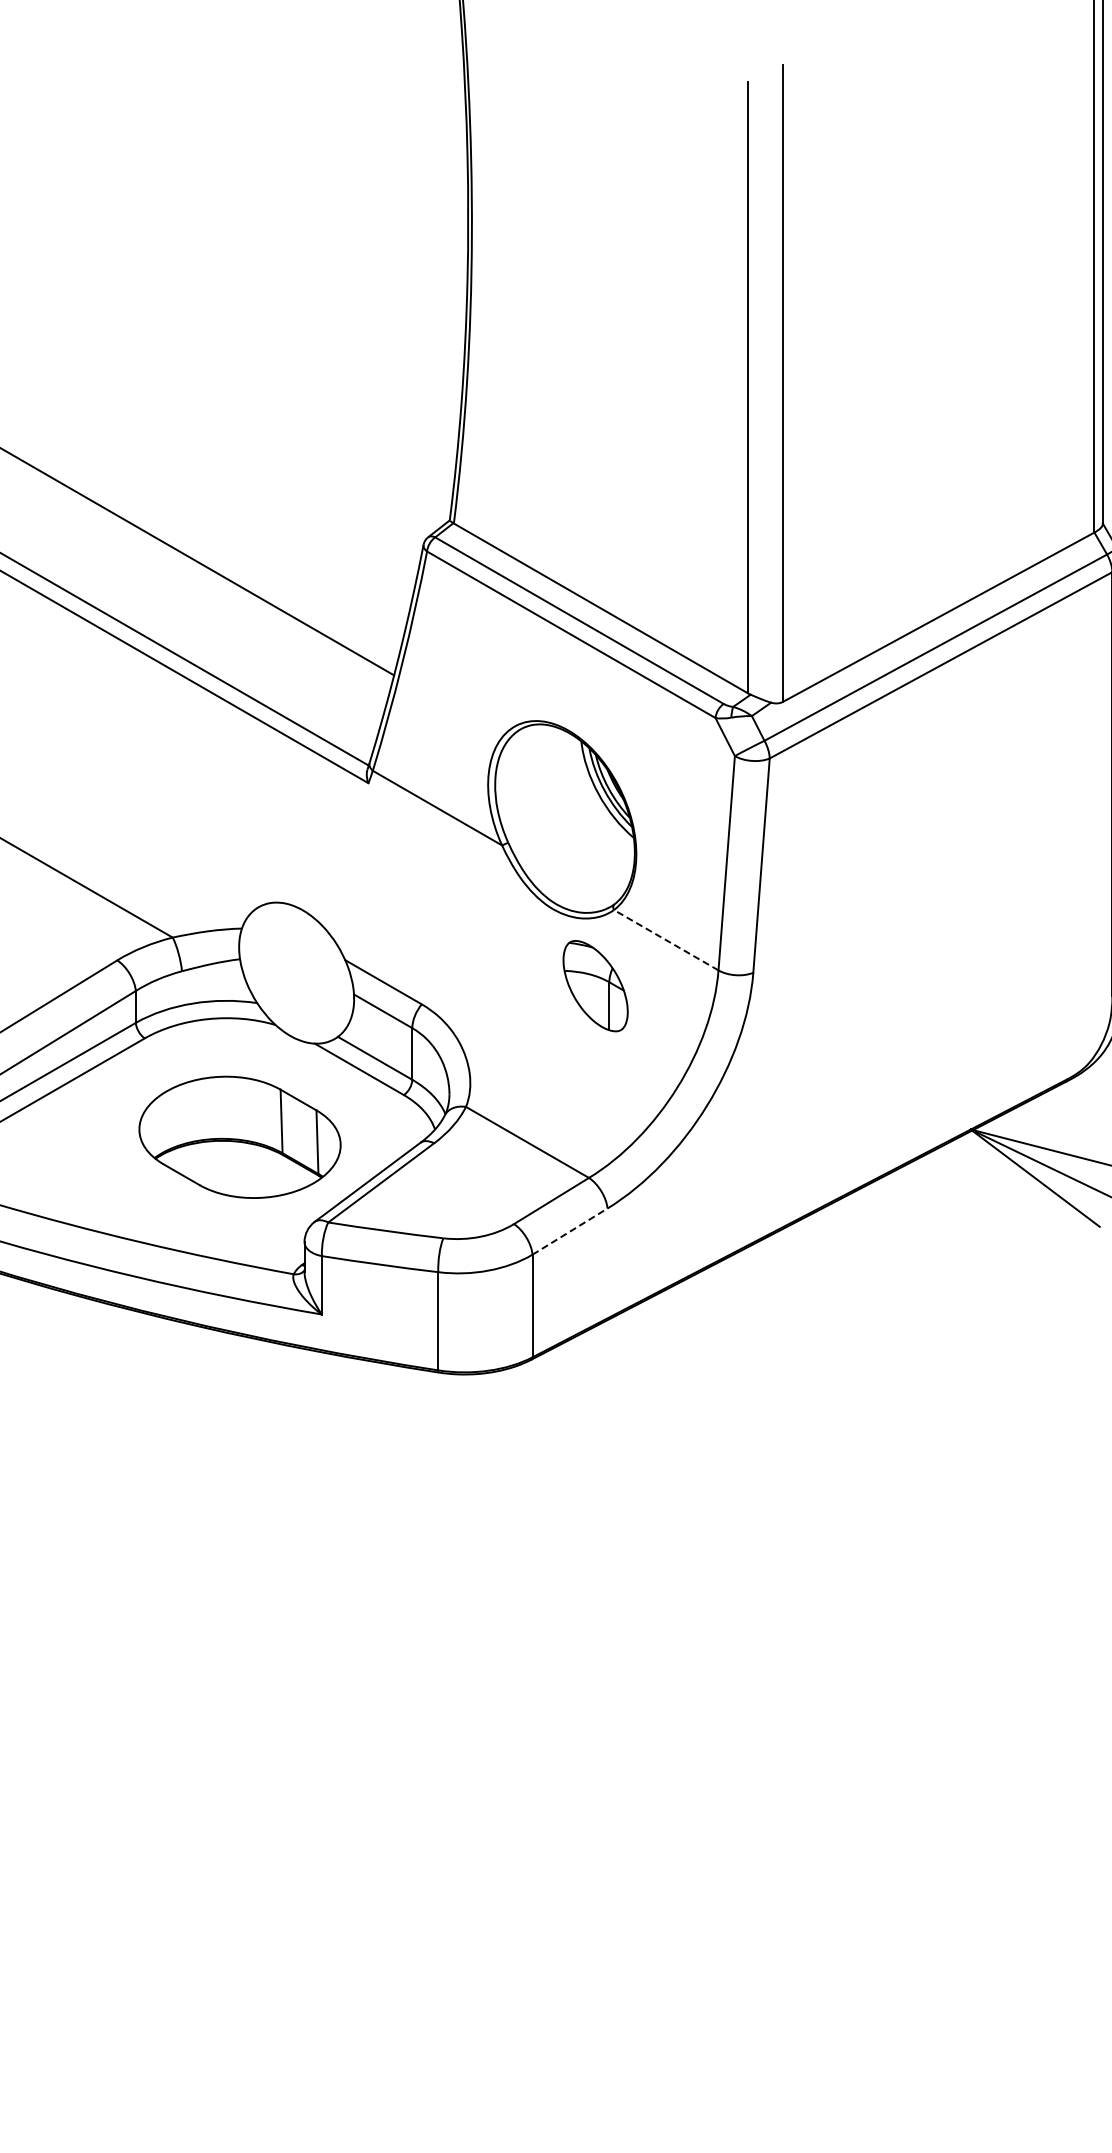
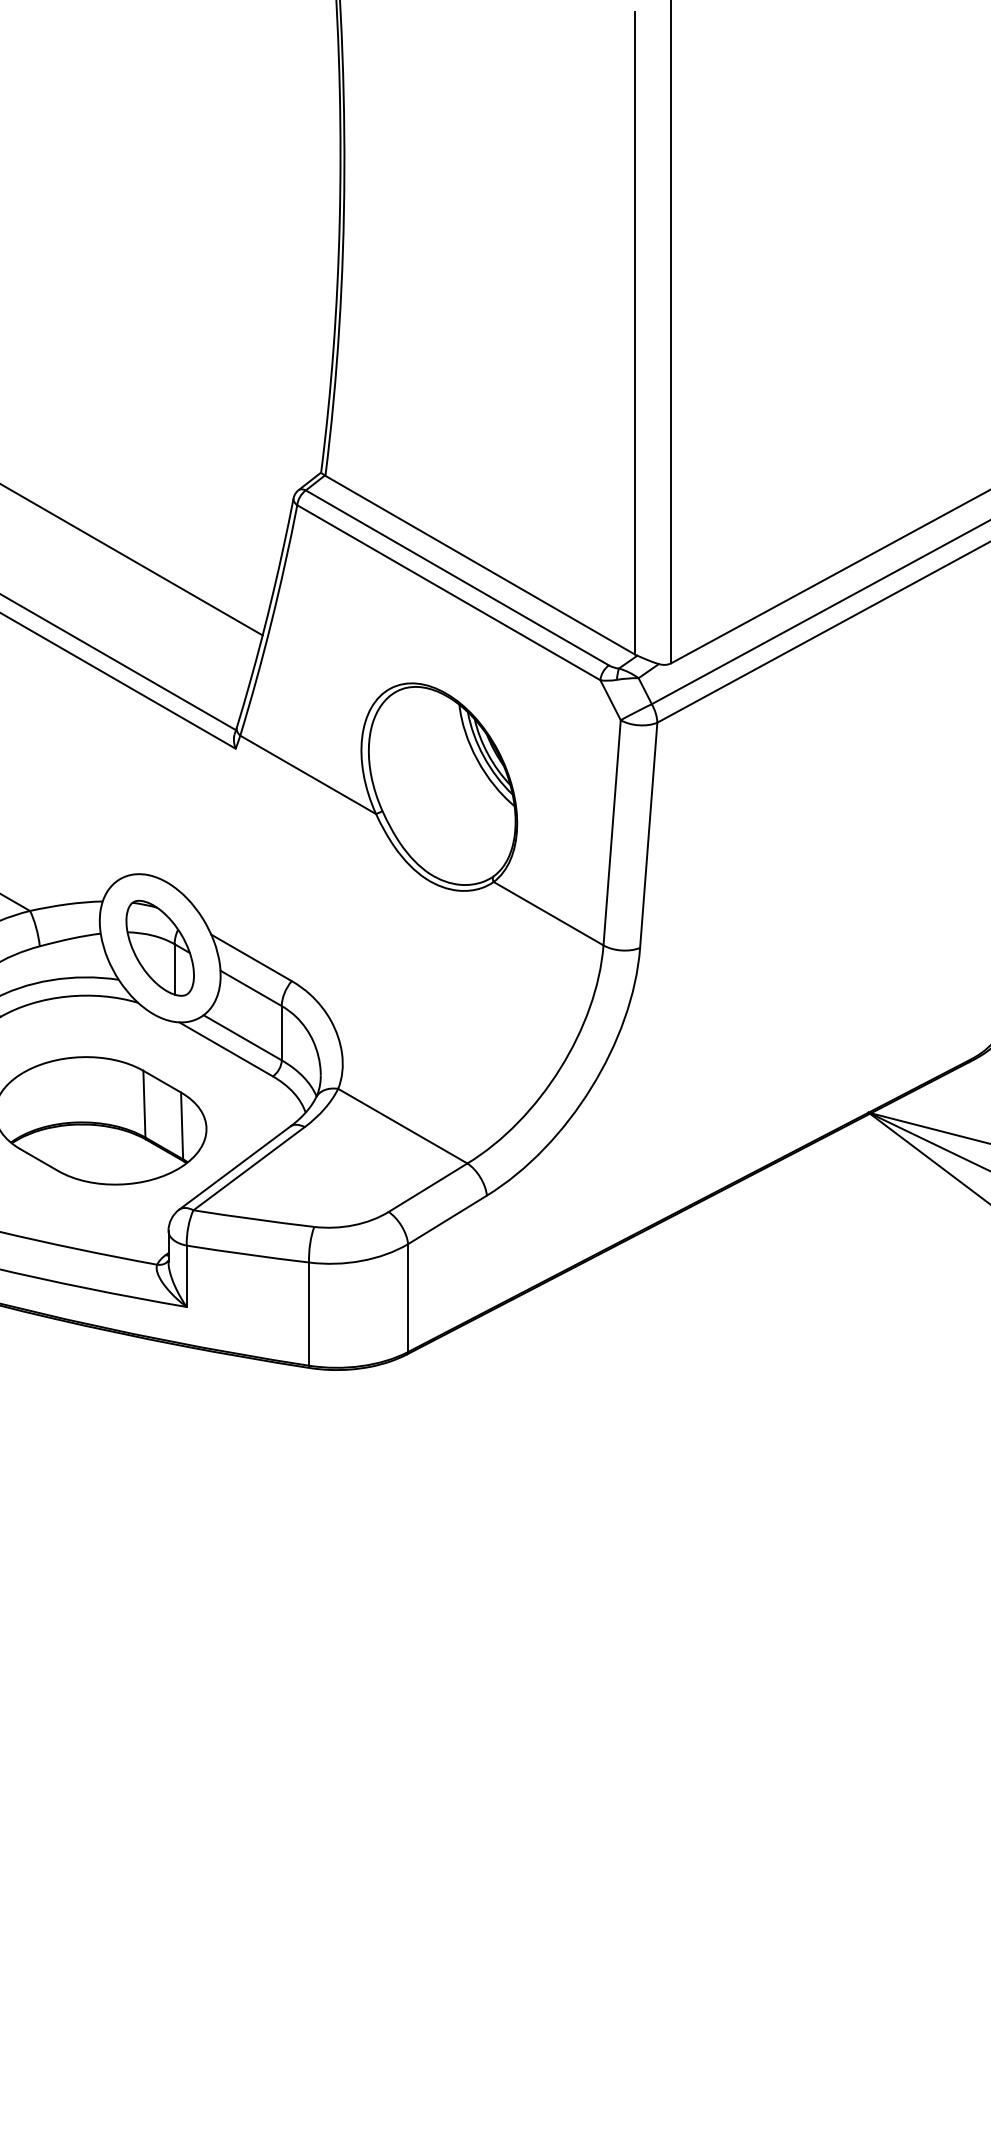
line: (665, 939) -> (547, 912), dashed -> solid
part: (595, 986) -> (160, 948), moved
line: (570, 1231) -> (447, 1219), dashed -> solid

